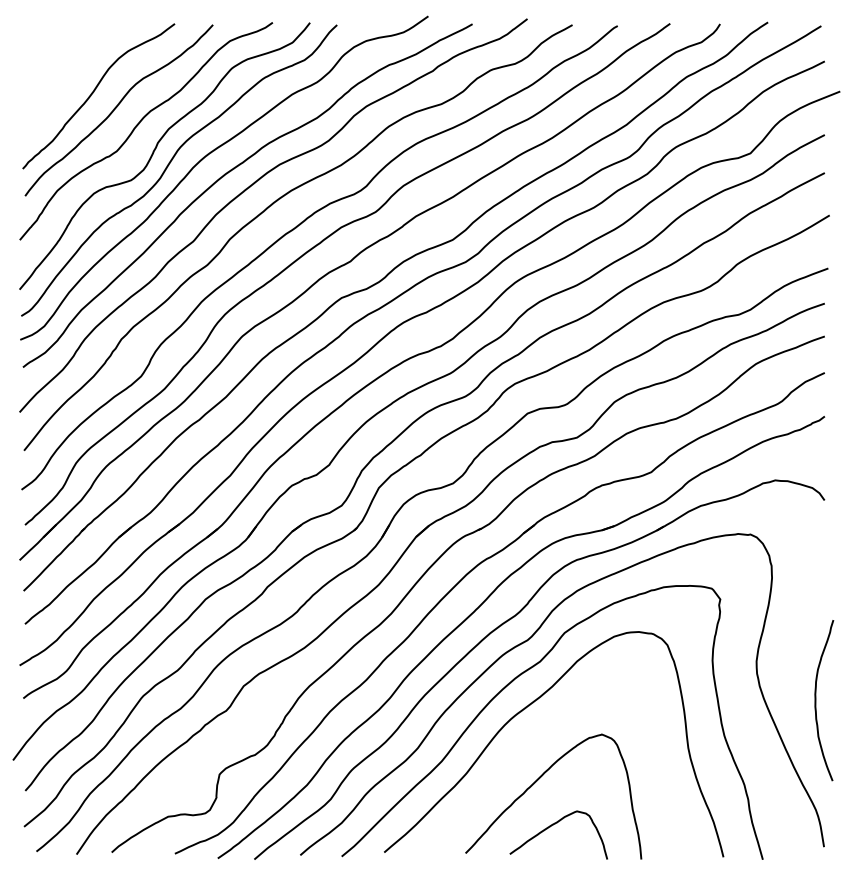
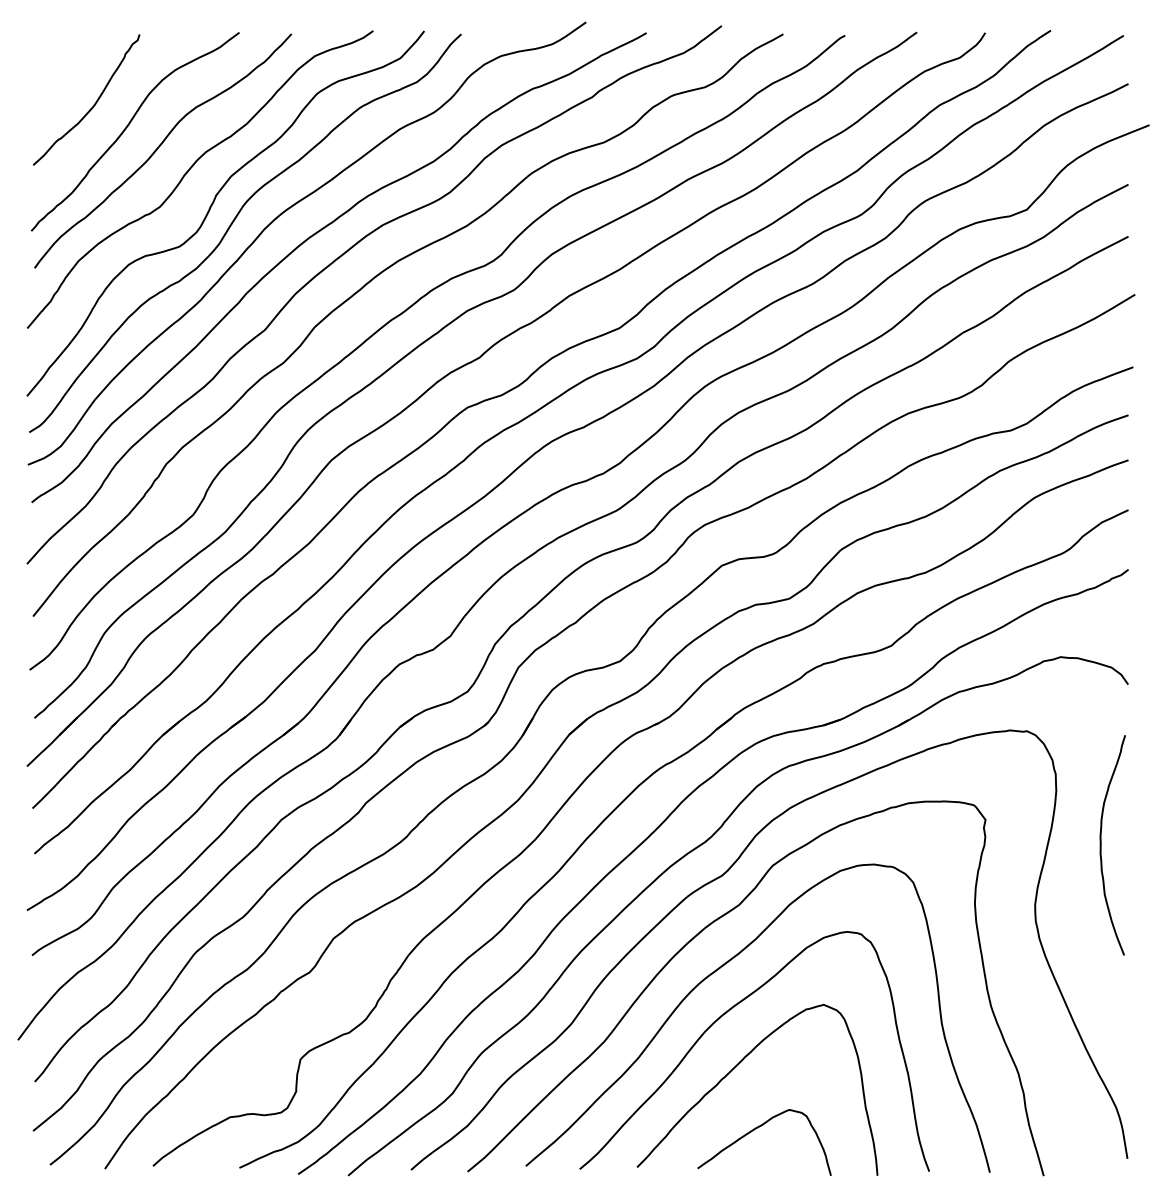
curve: (68, 76) -> (93, 104), added
curve: (816, 700) -> (1101, 845), moved
curve: (530, 741) -> (725, 1014), added

